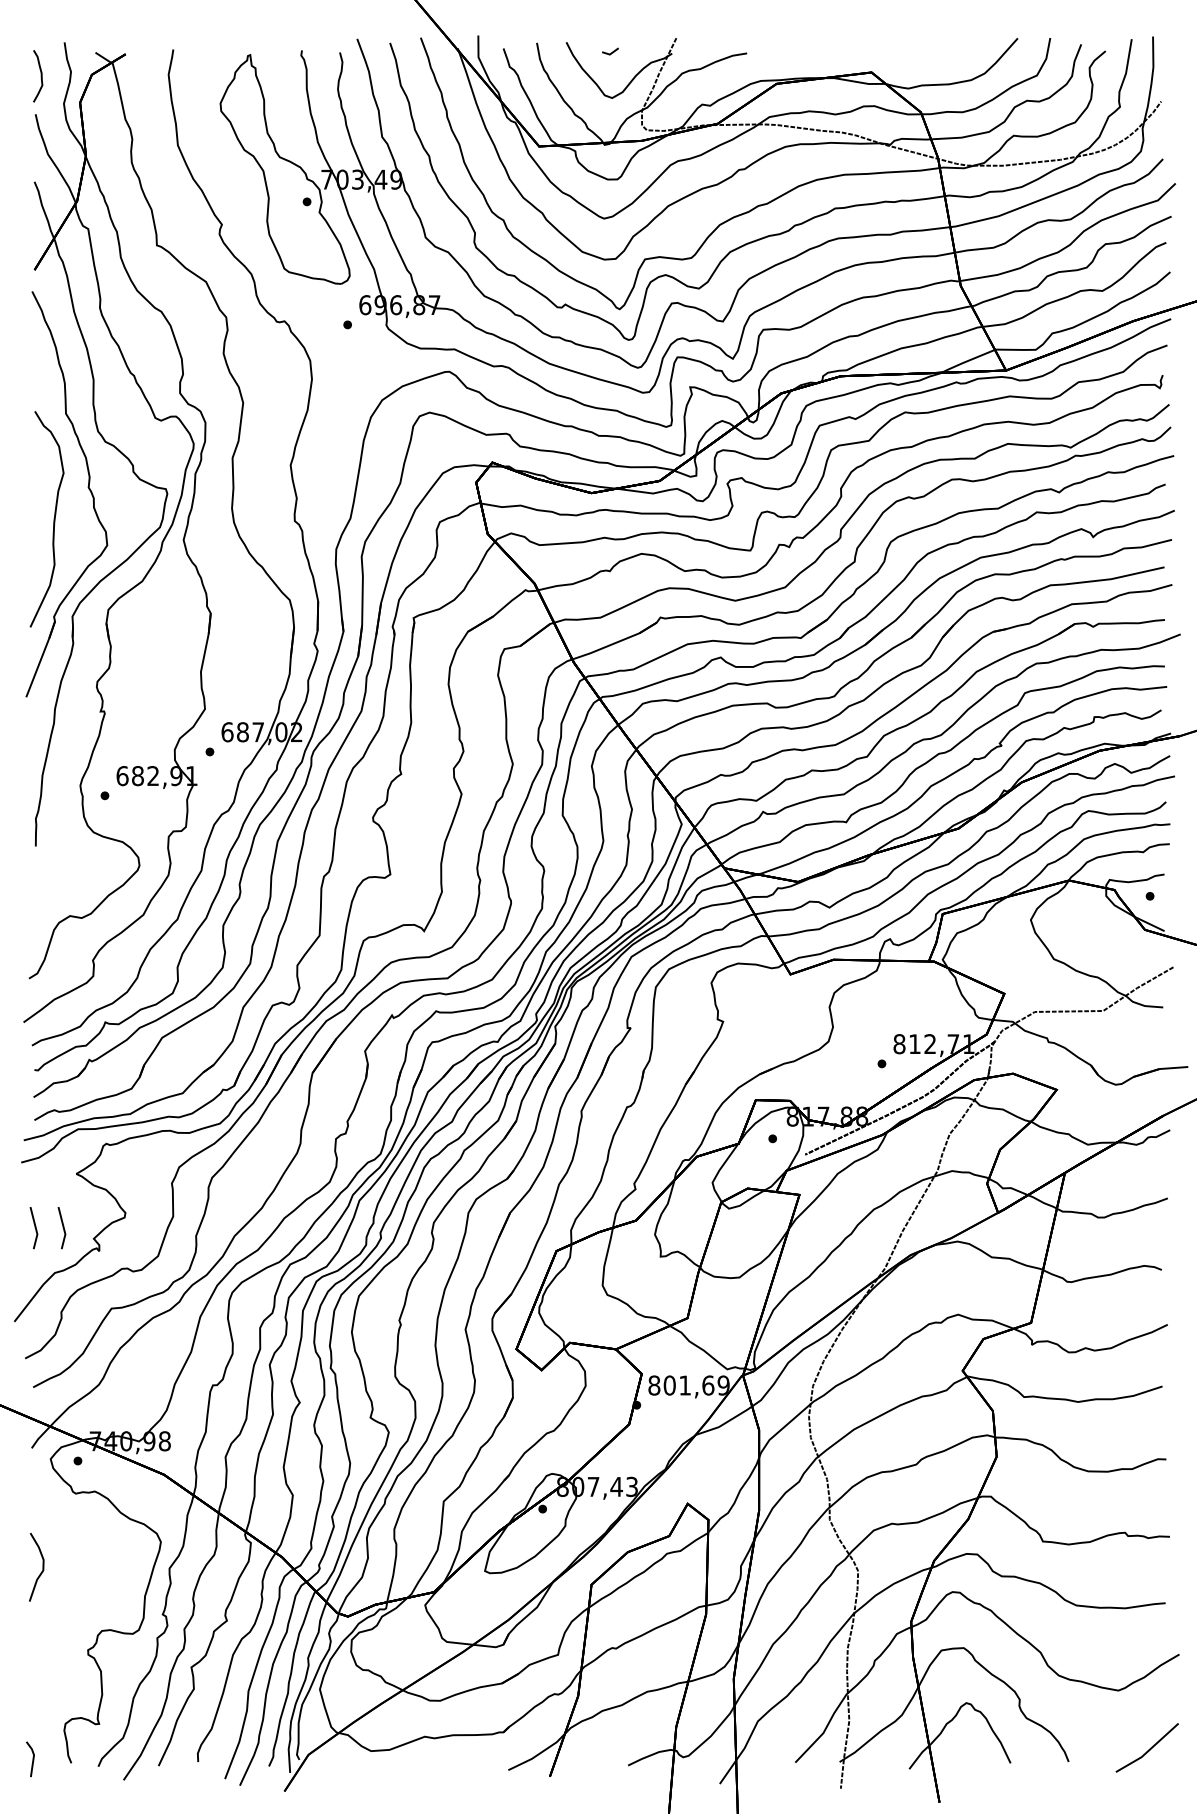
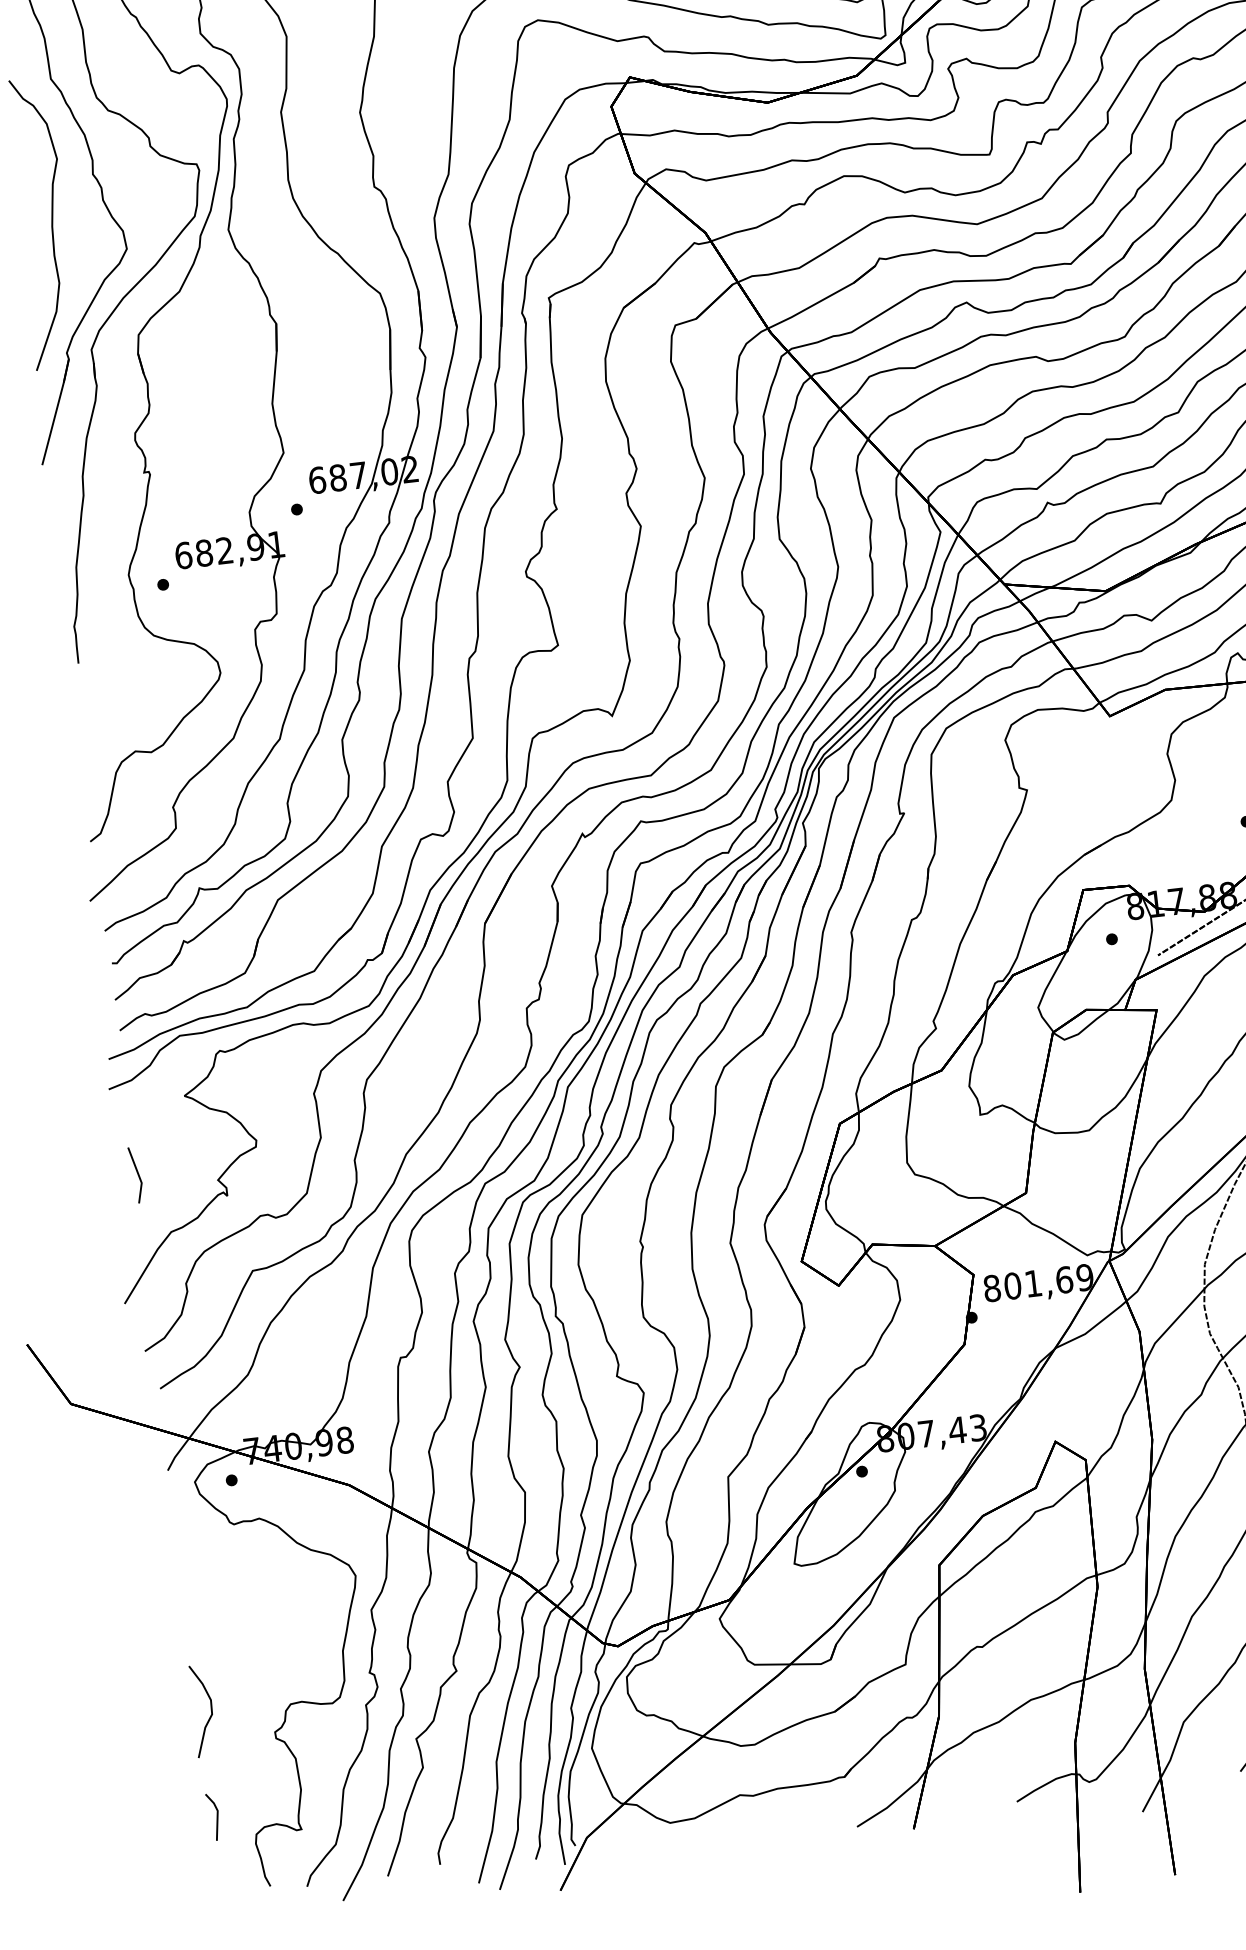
line: (62, 1227) -> (174, 1169), removed
curve: (42, 1566) -> (210, 1709), moved
line: (32, 1759) -> (216, 1816), moved

